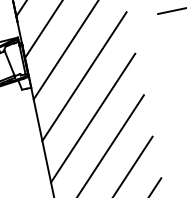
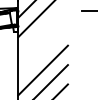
line: (83, 76) -> (42, 31), removed
line: (91, 119) -> (42, 51), removed

